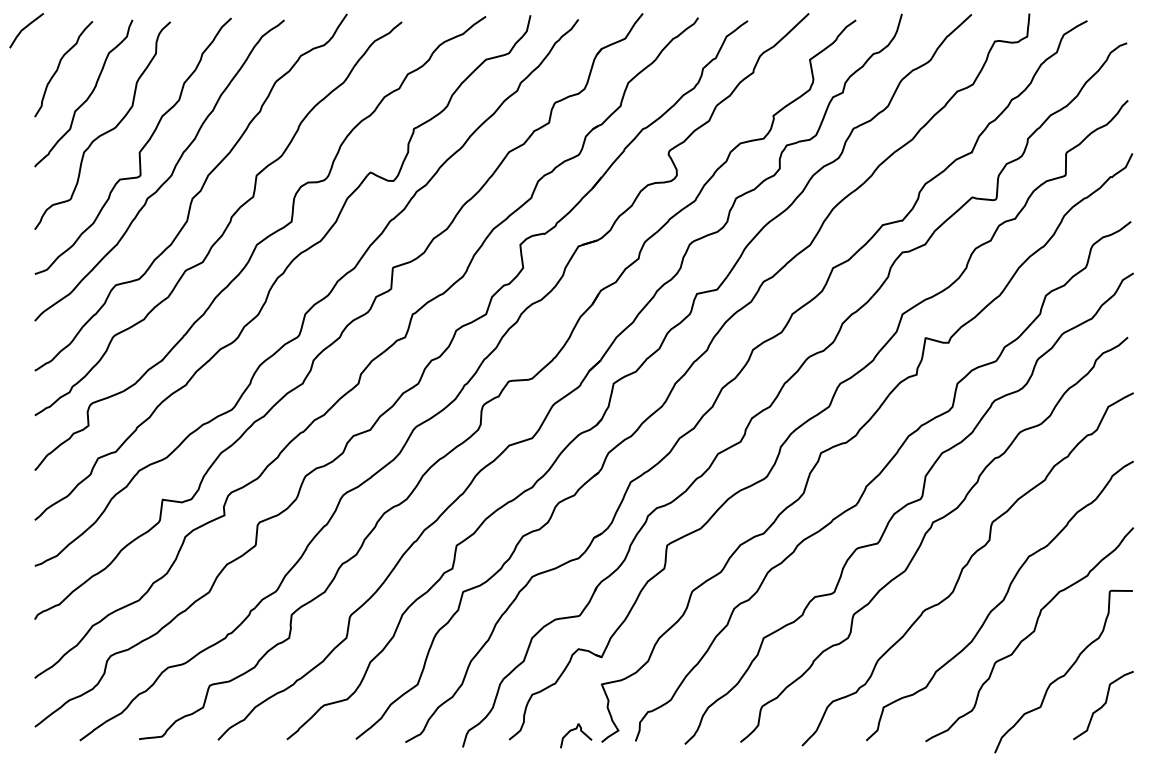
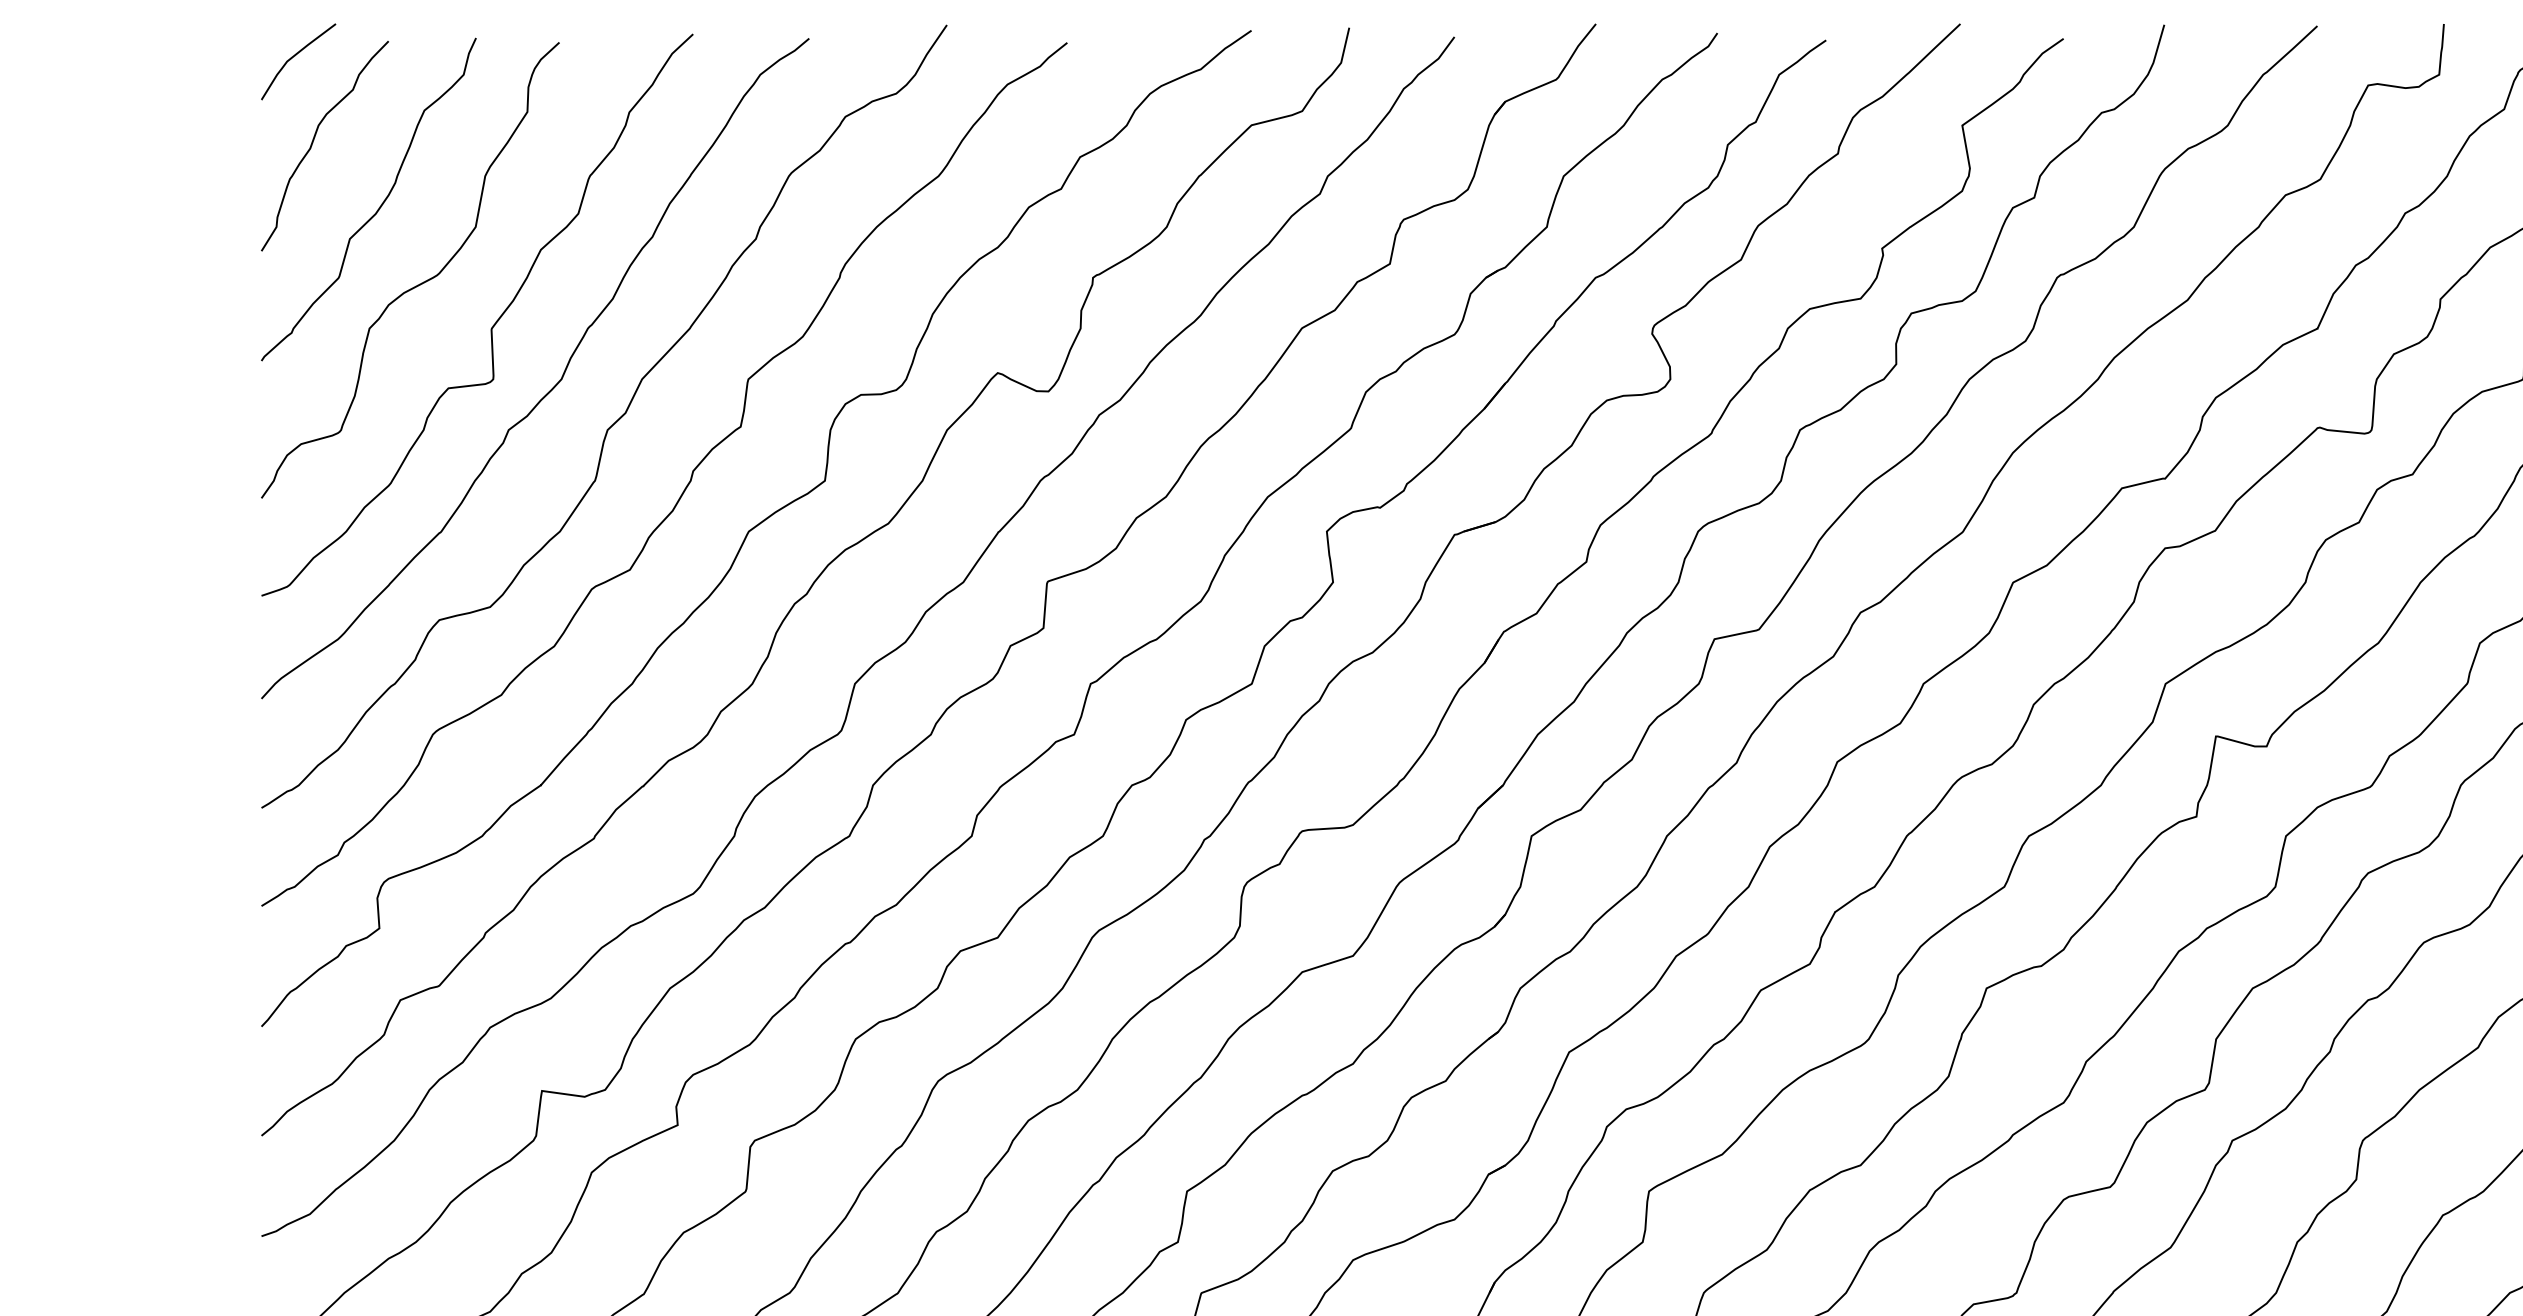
curve: (25, 28) -> (295, 56), moved

